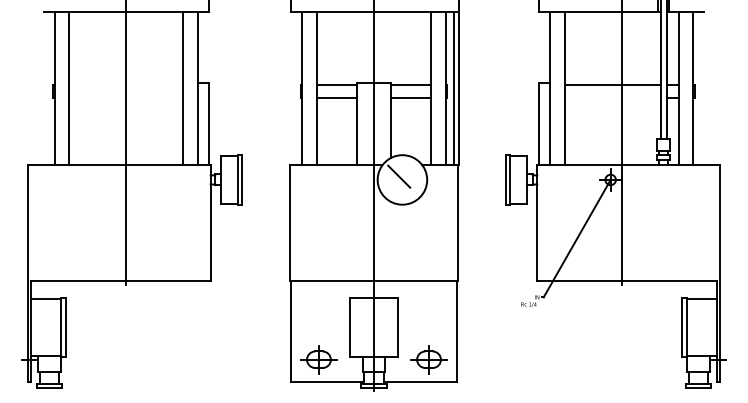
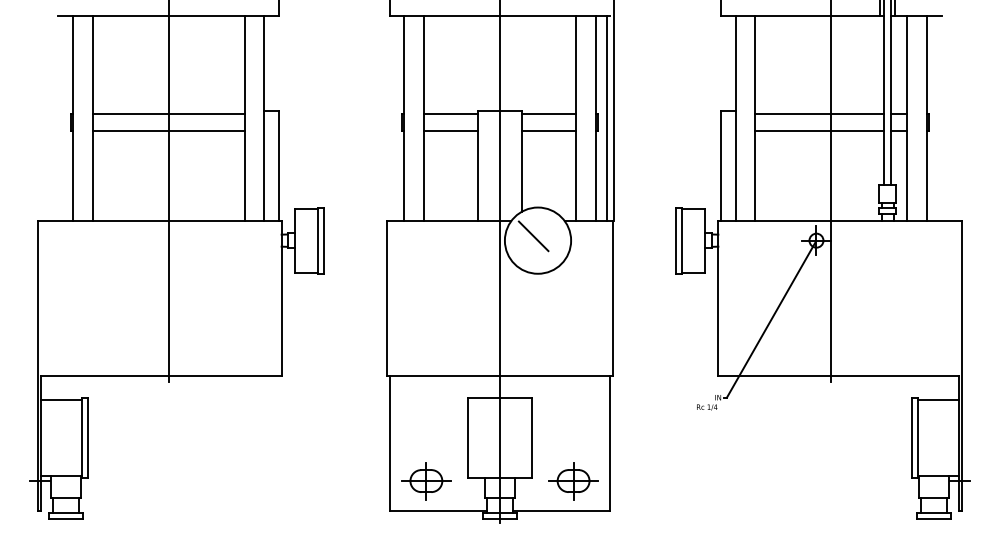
line: (126, 85) -> (169, 114), added
line: (126, 98) -> (169, 131), added
line: (612, 98) -> (818, 131), added

